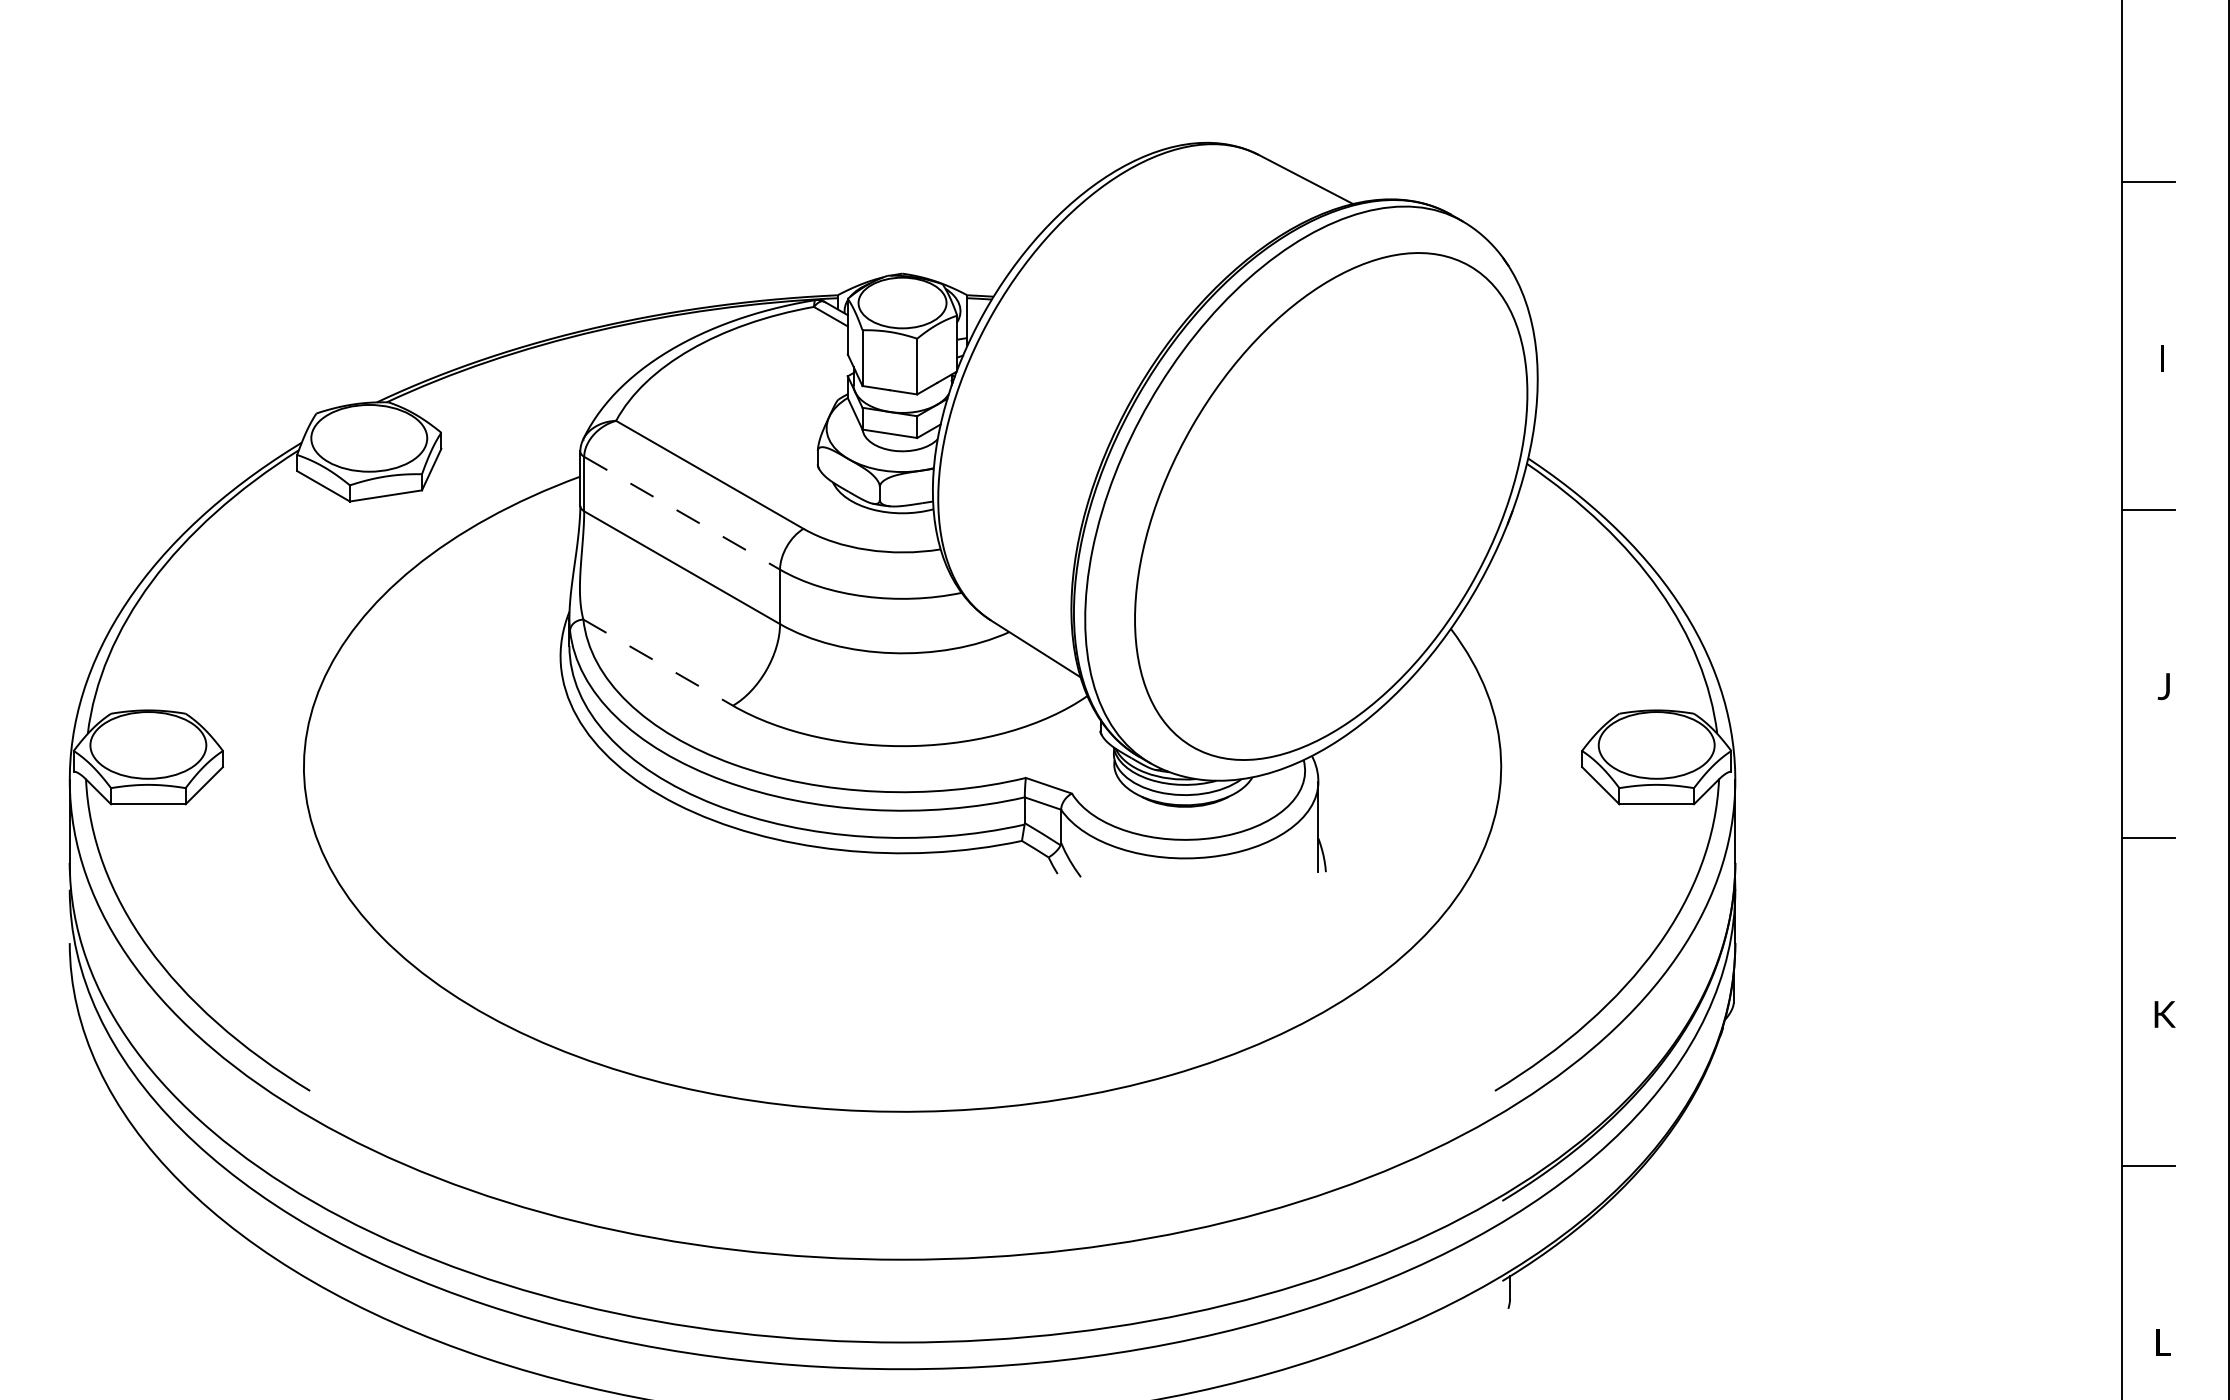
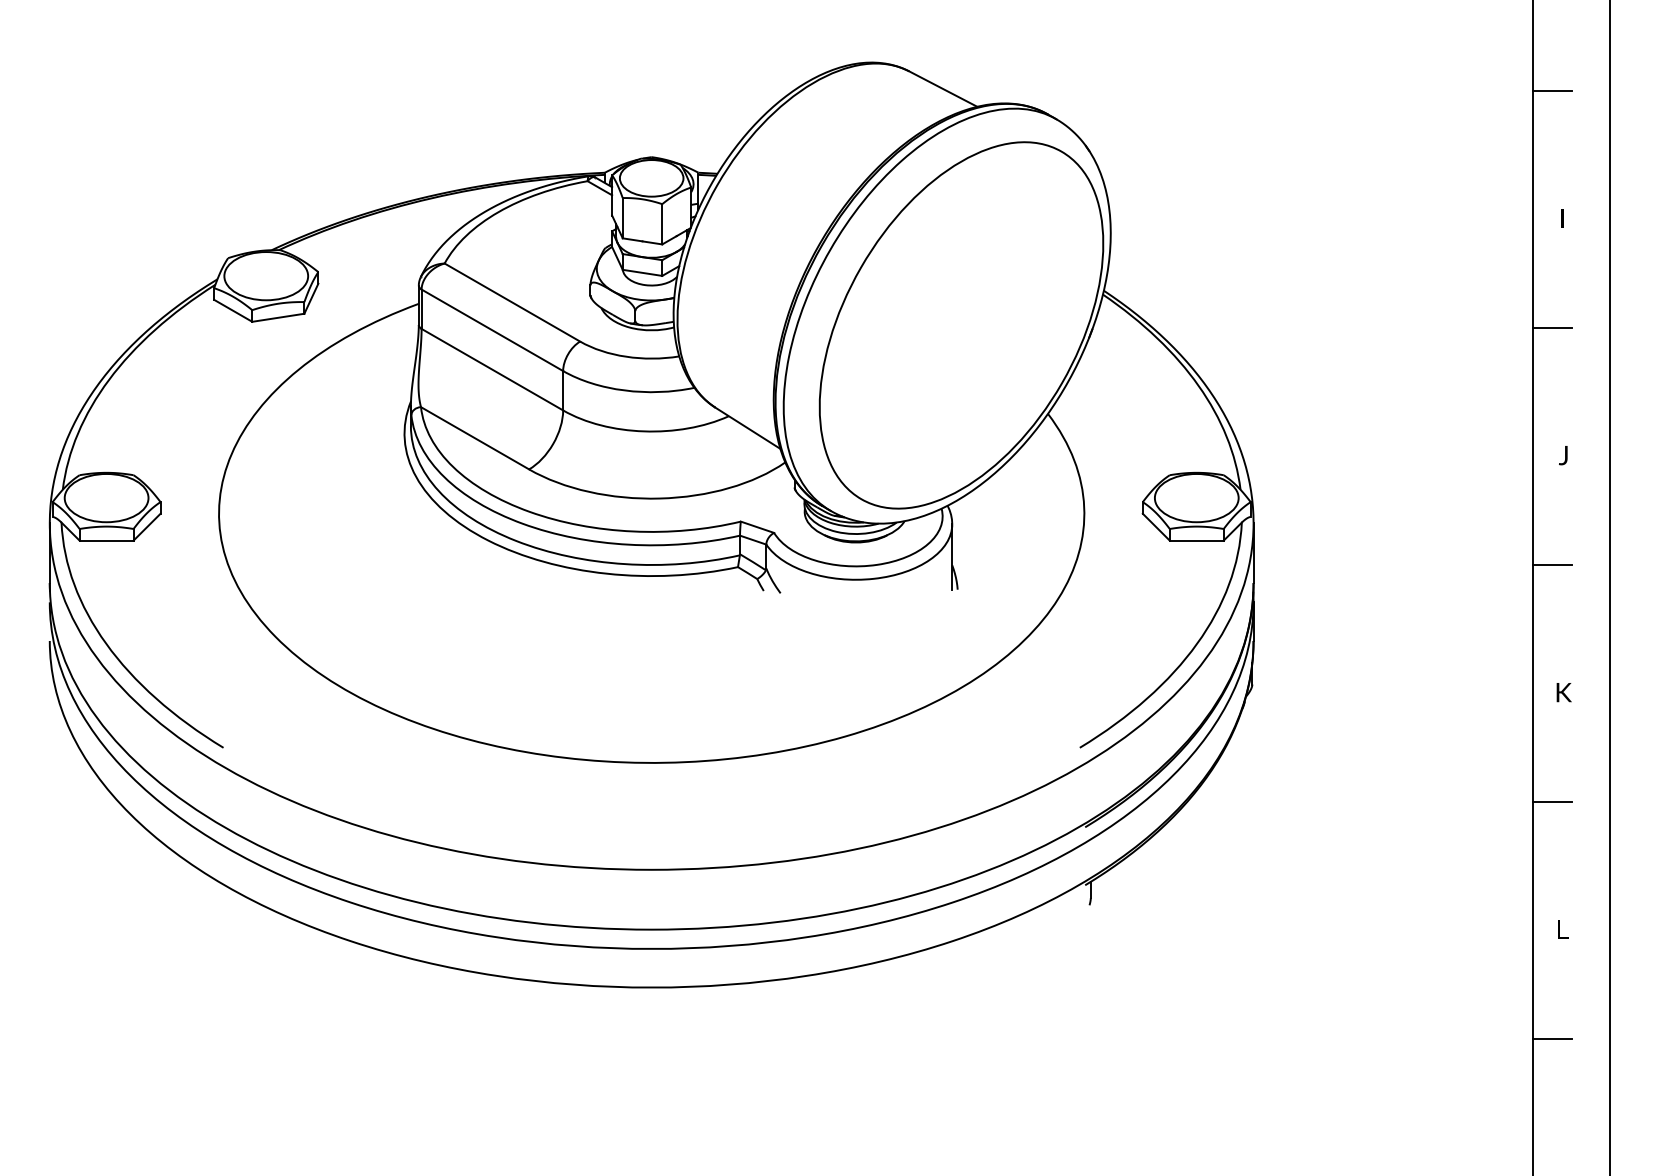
line: (682, 513) -> (492, 330), dashed -> solid
line: (658, 662) -> (475, 438), dashed -> solid

